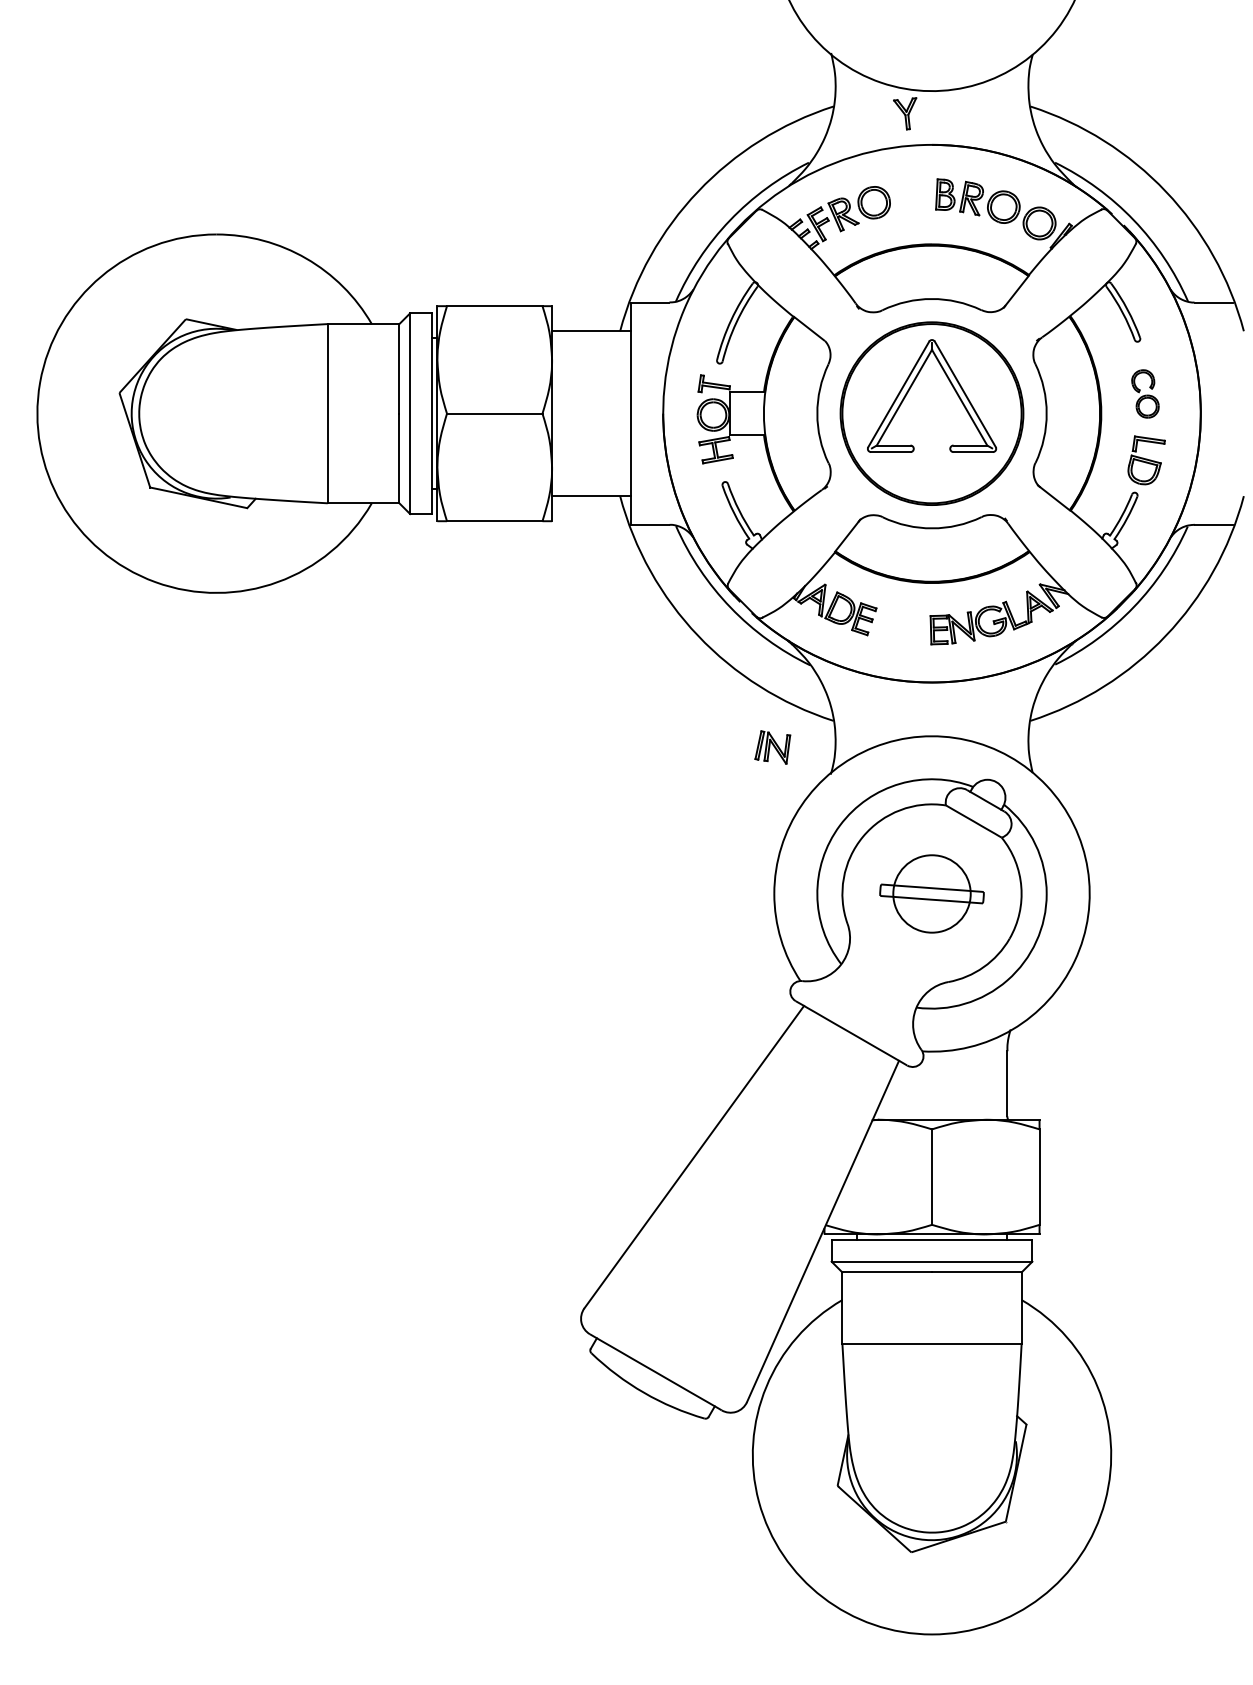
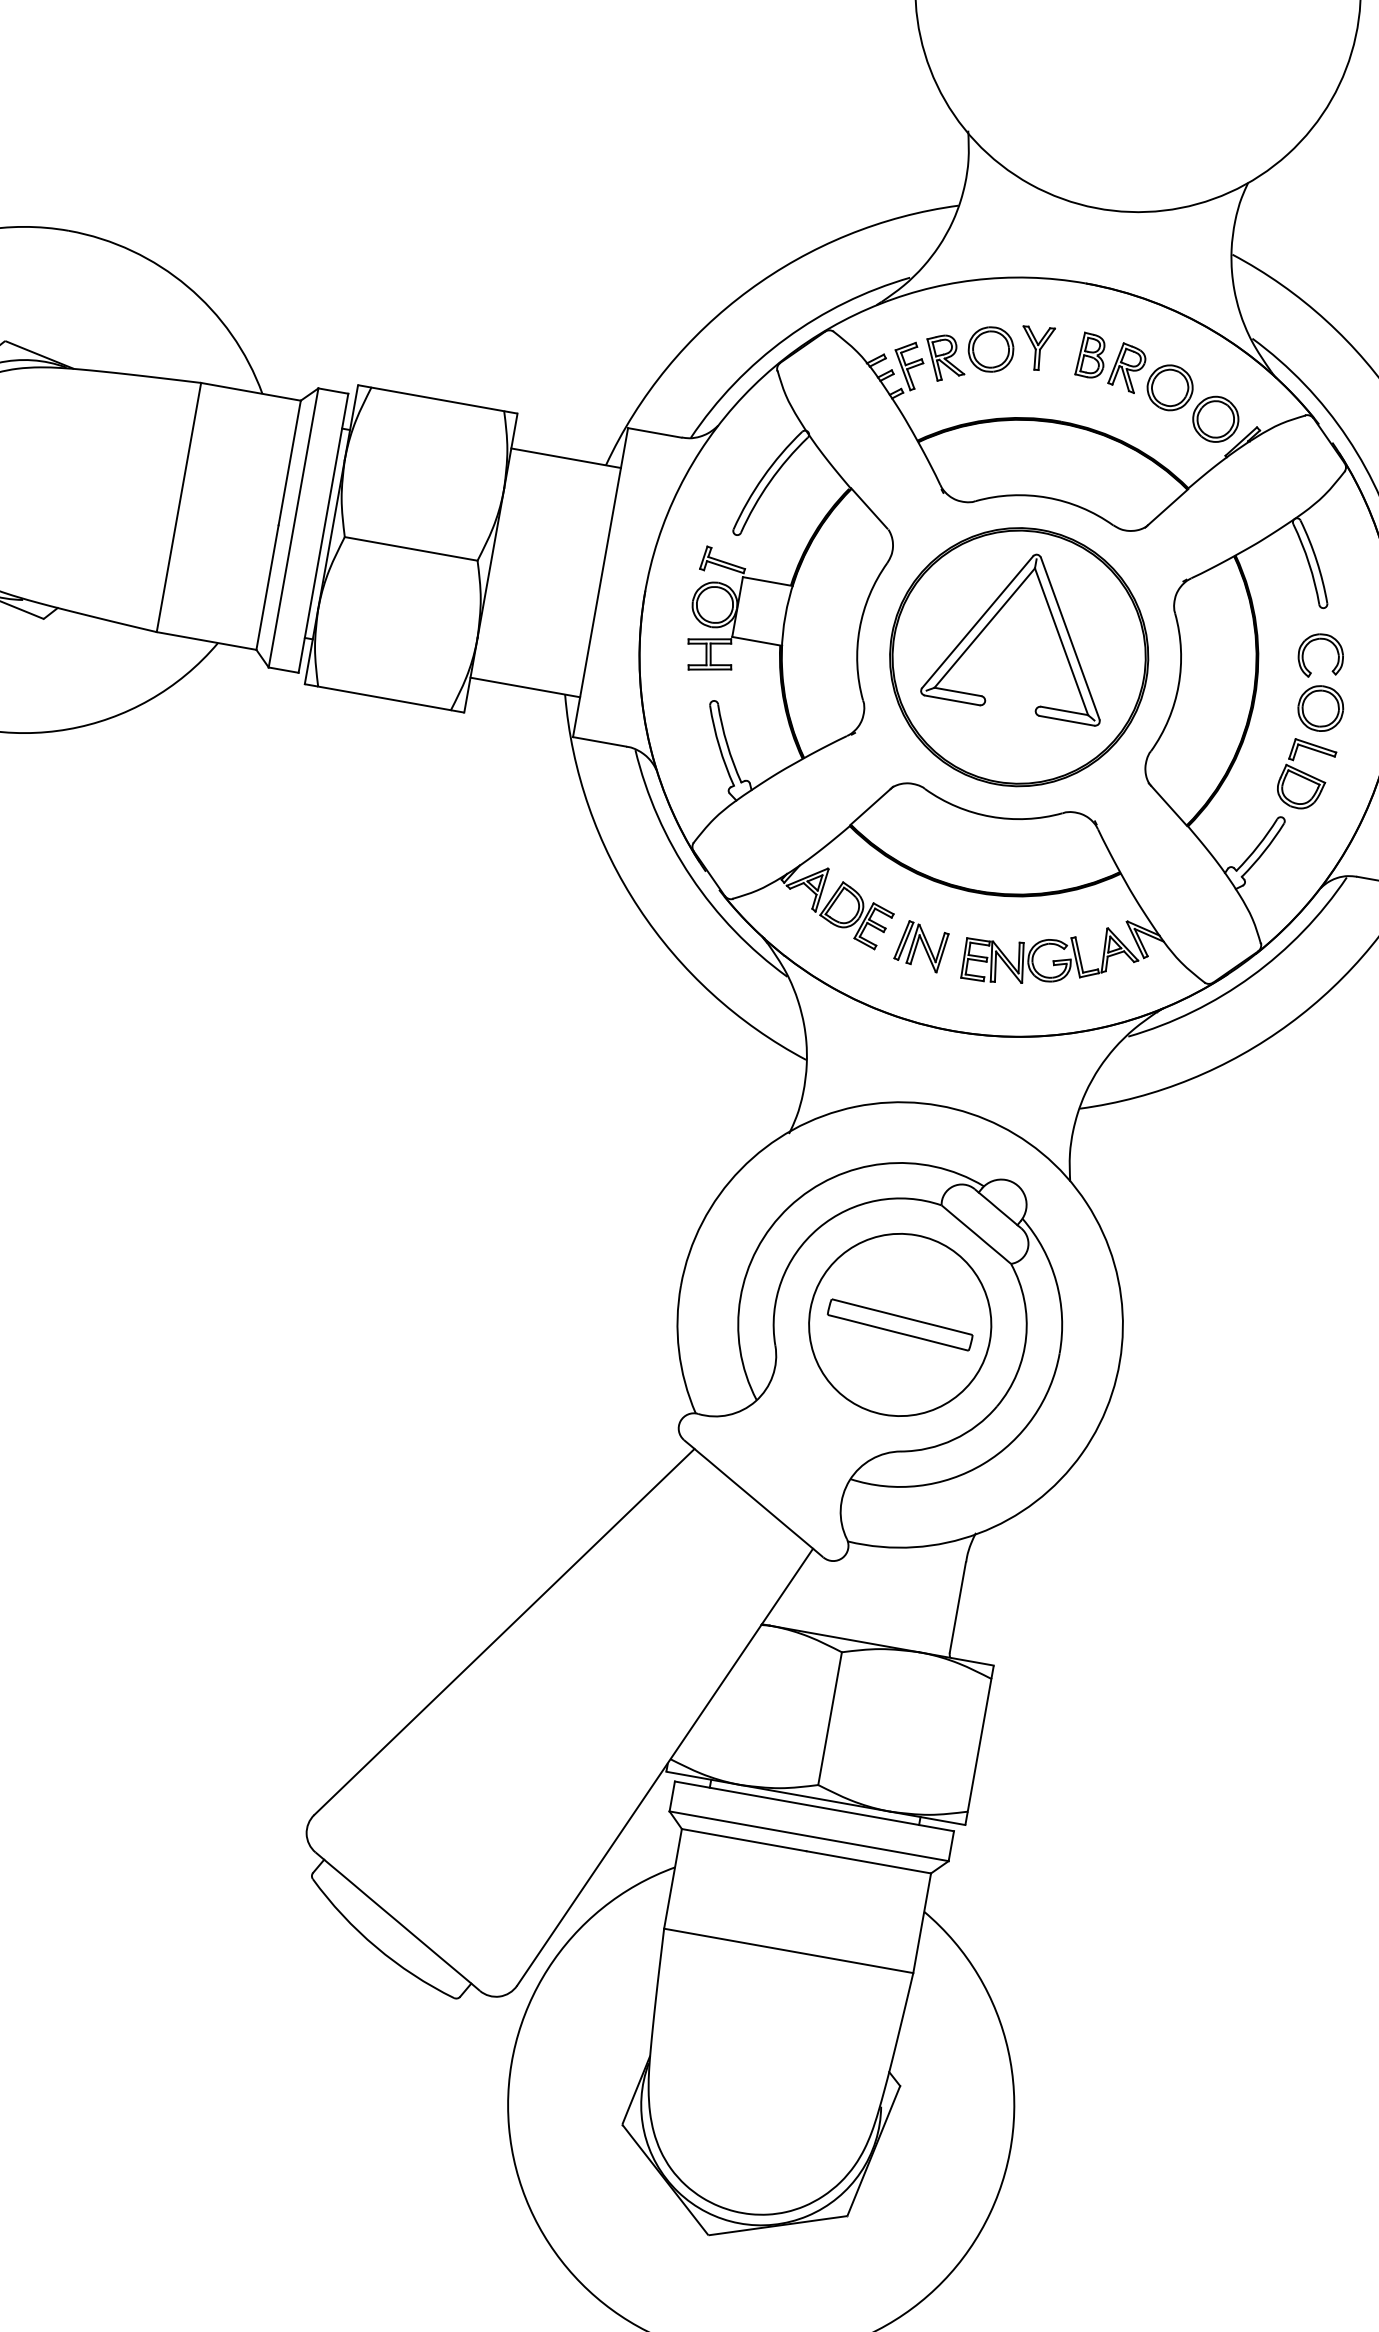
part: (905, 113) -> (1036, 347), moved
part: (1145, 393) -> (1320, 681), size x1.43
part: (772, 747) -> (920, 946), moved
circle: (931, 893) -> (899, 1324), size x1.67

